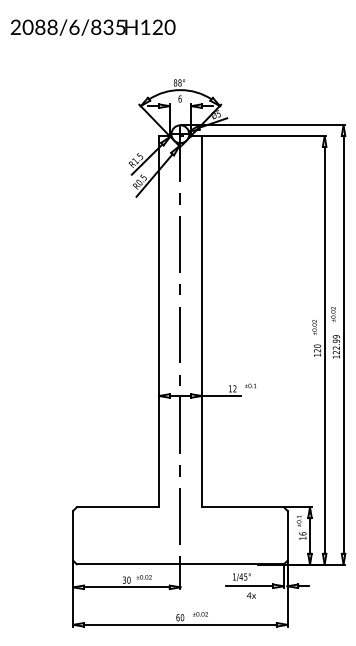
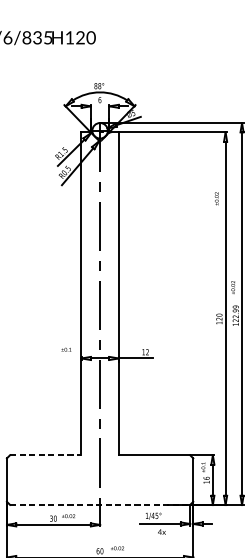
text: (314, 327) -> (216, 198), moved
text: (250, 385) -> (66, 349), moved
line: (118, 507) -> (46, 455), solid -> dashed
line: (180, 564) -> (100, 505), solid -> dashed

